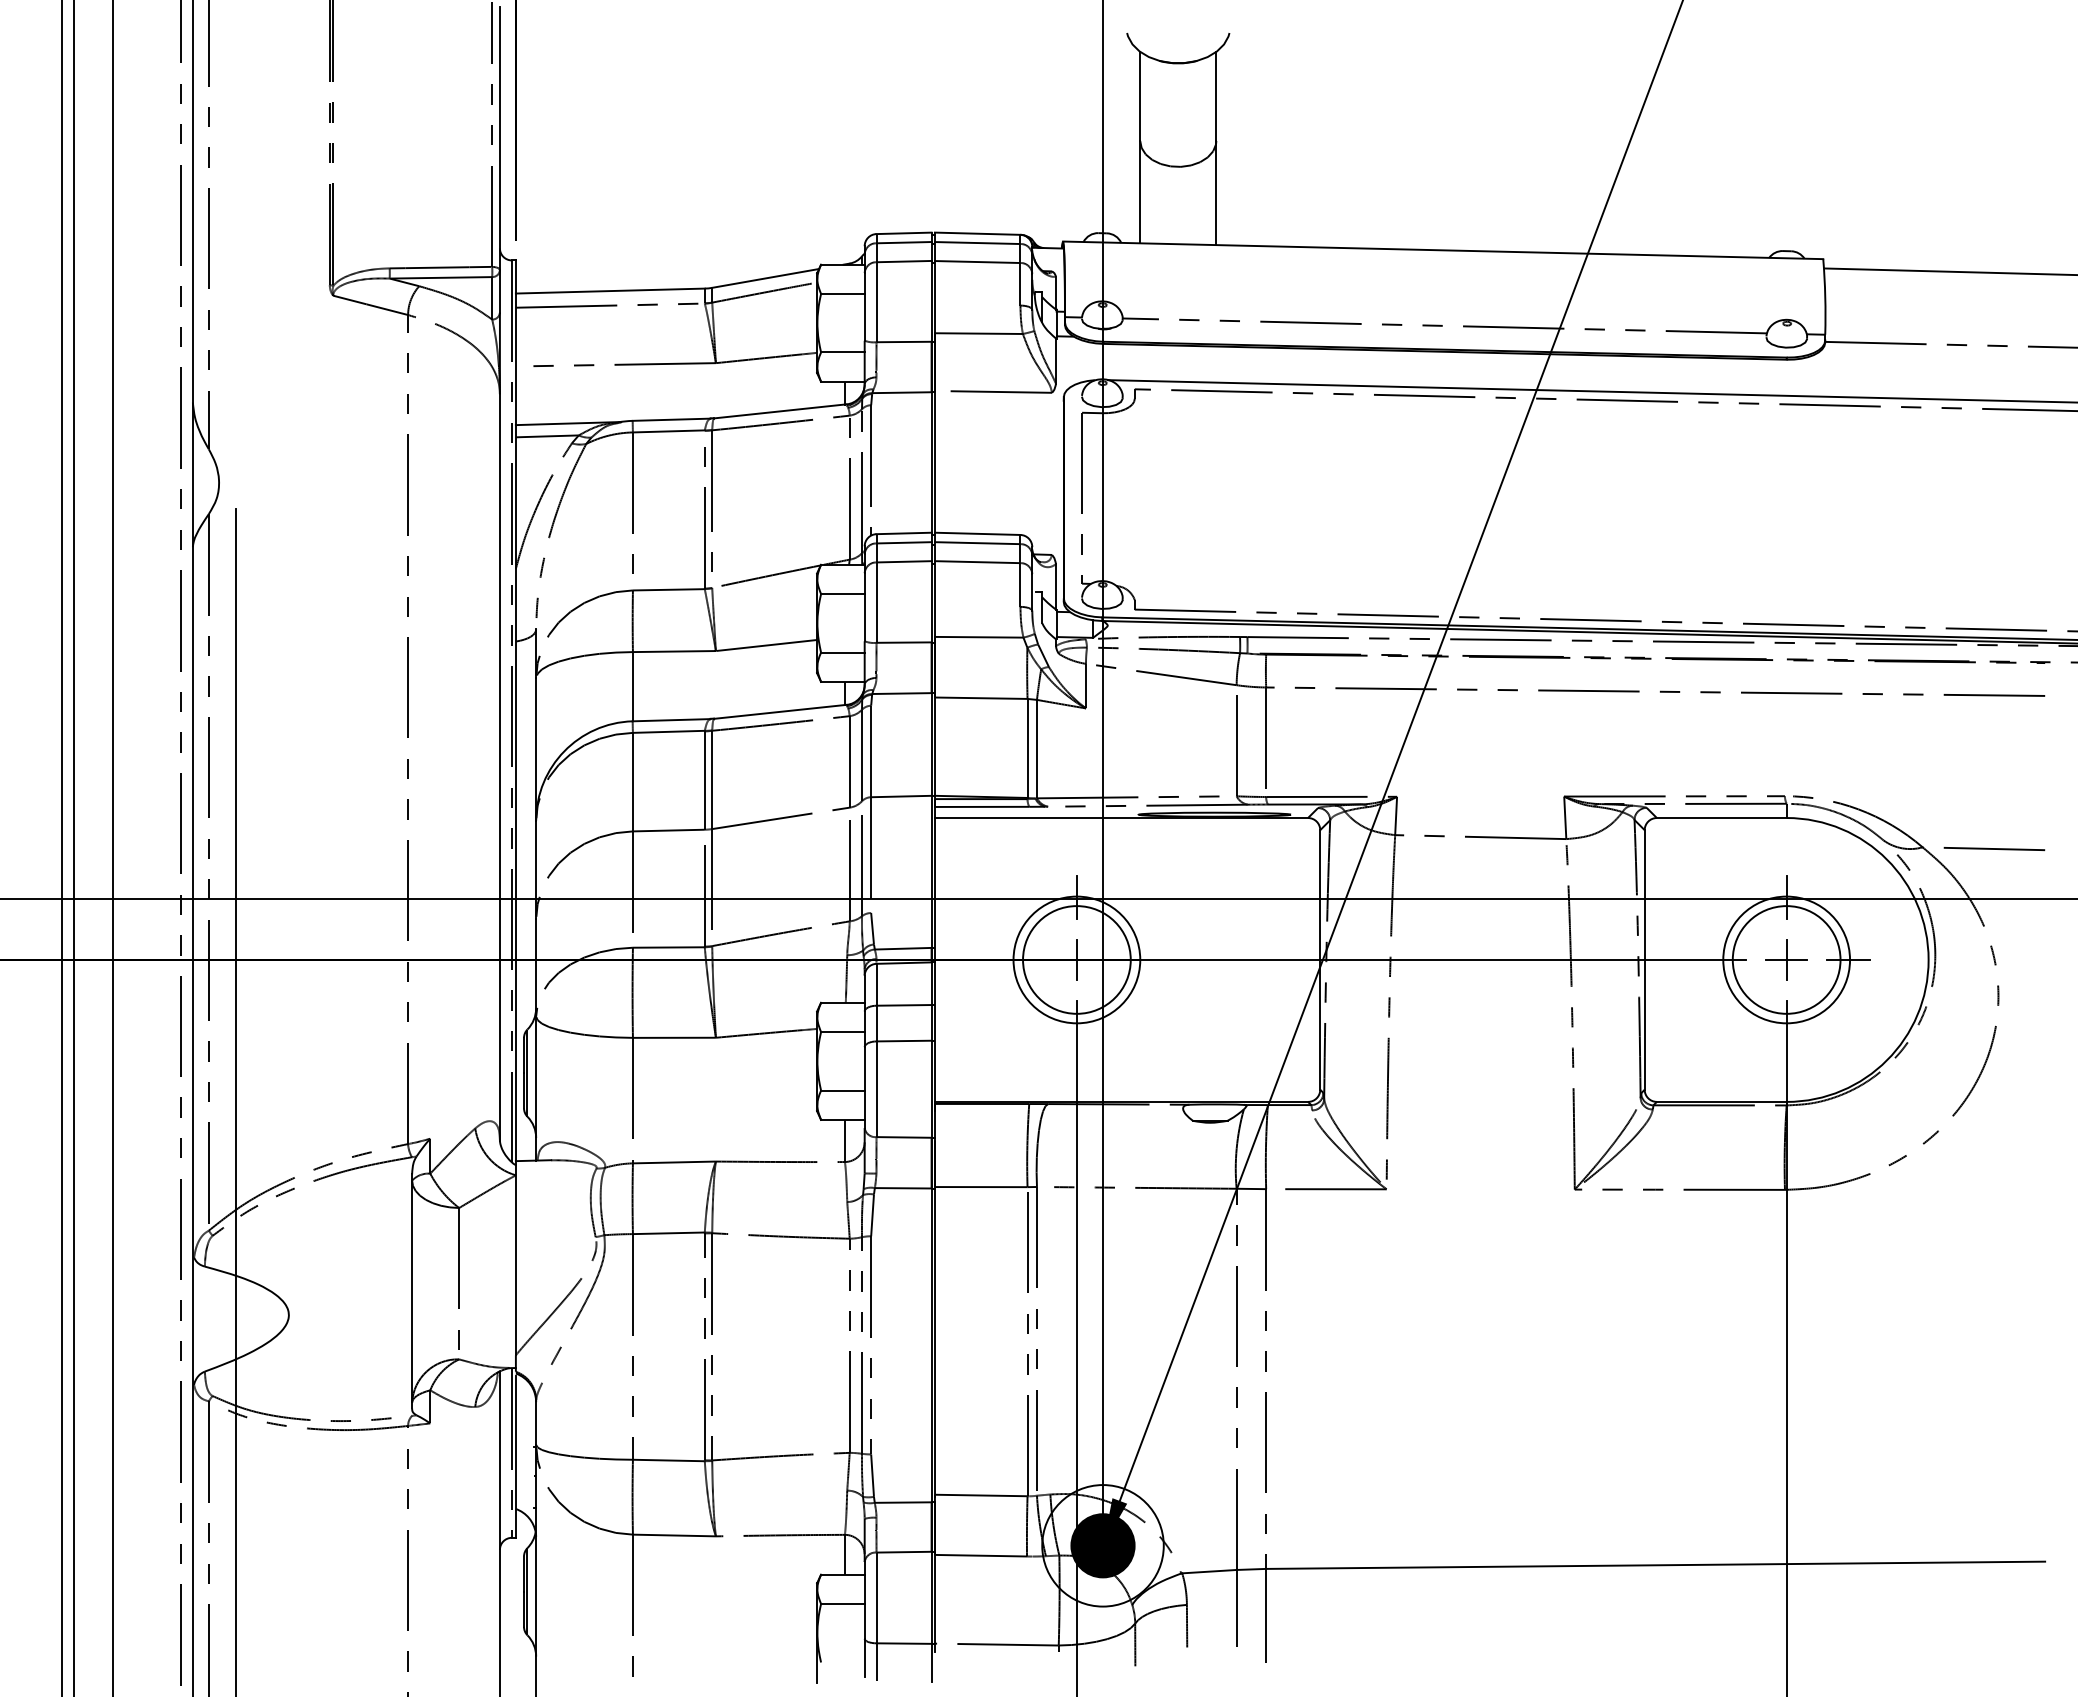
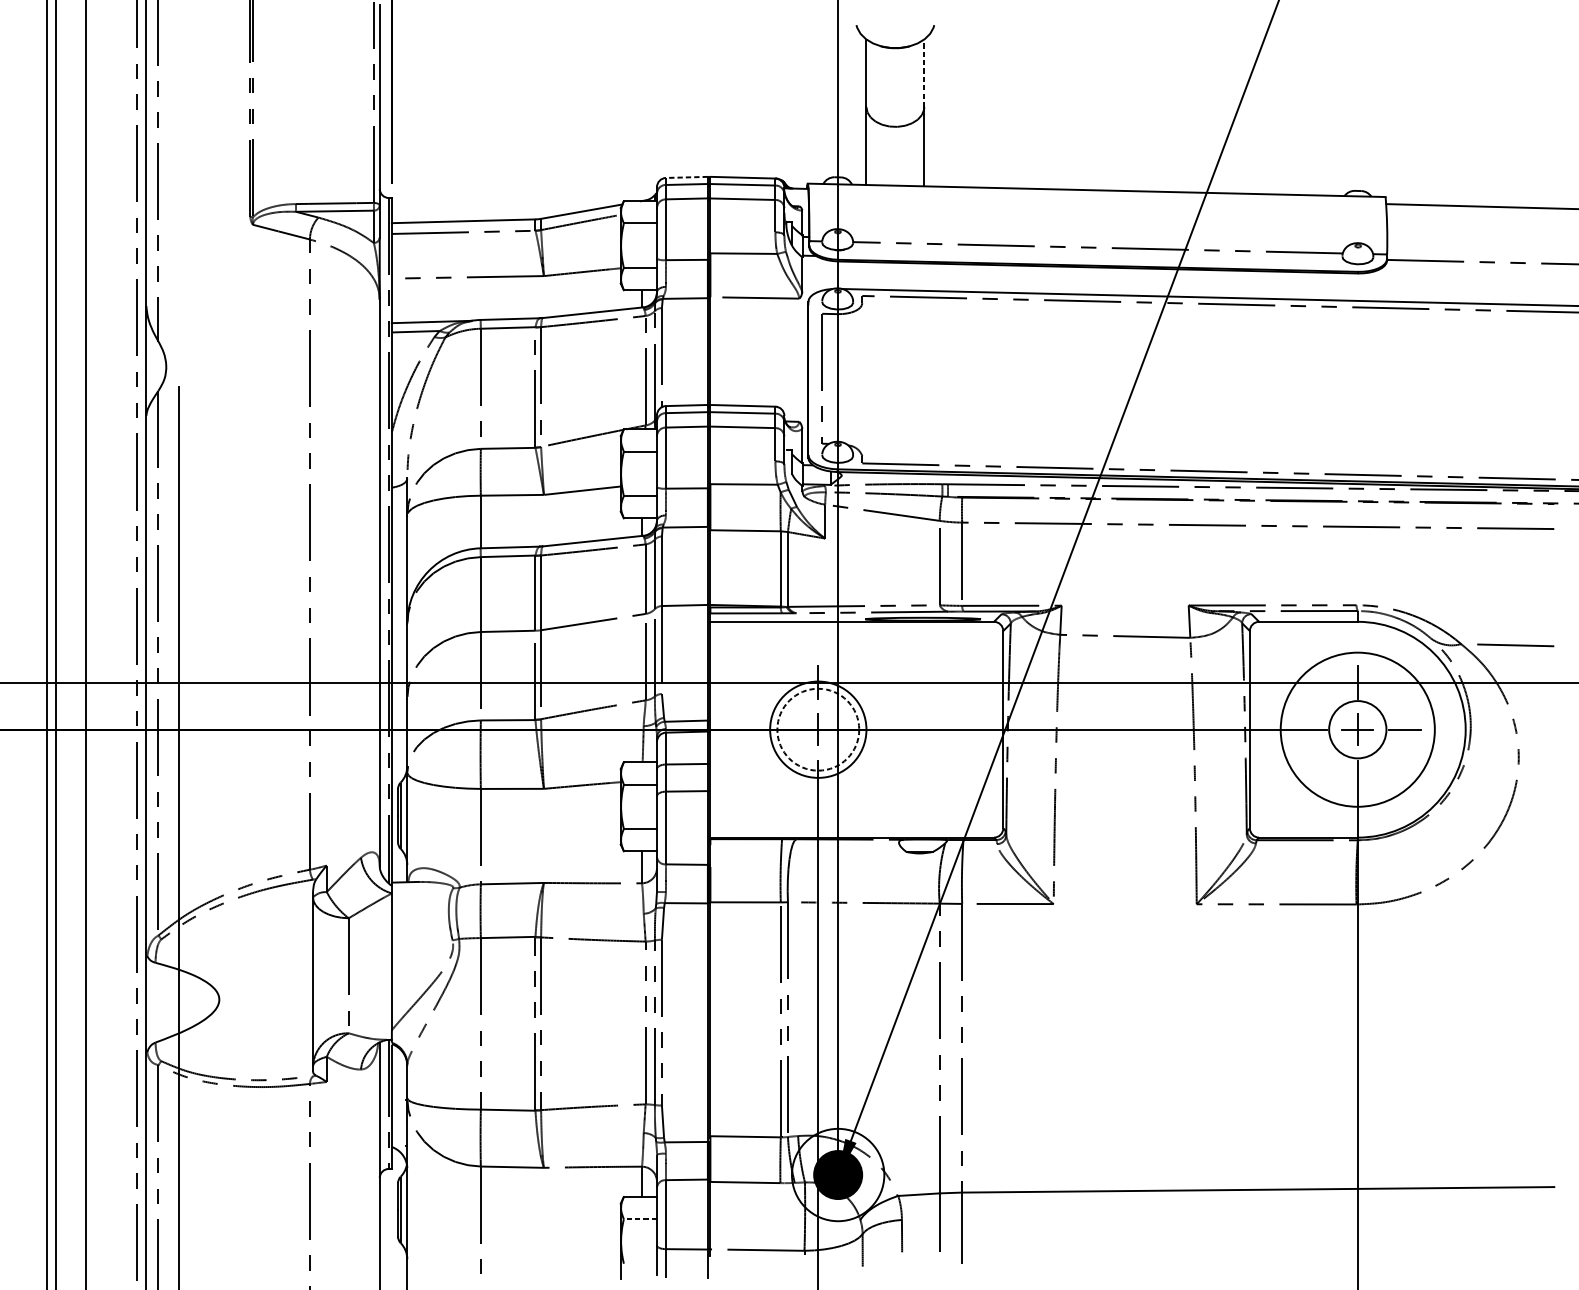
line: (1216, 96) -> (924, 73), solid -> dashed
line: (904, 233) -> (687, 177), solid -> dashed
circle: (1076, 959) -> (818, 729), solid -> dashed
circle: (1786, 959) -> (1357, 729), size x0.7
circle: (1786, 959) -> (1357, 729), size x1.6
line: (842, 1603) -> (640, 1218), solid -> dashed

